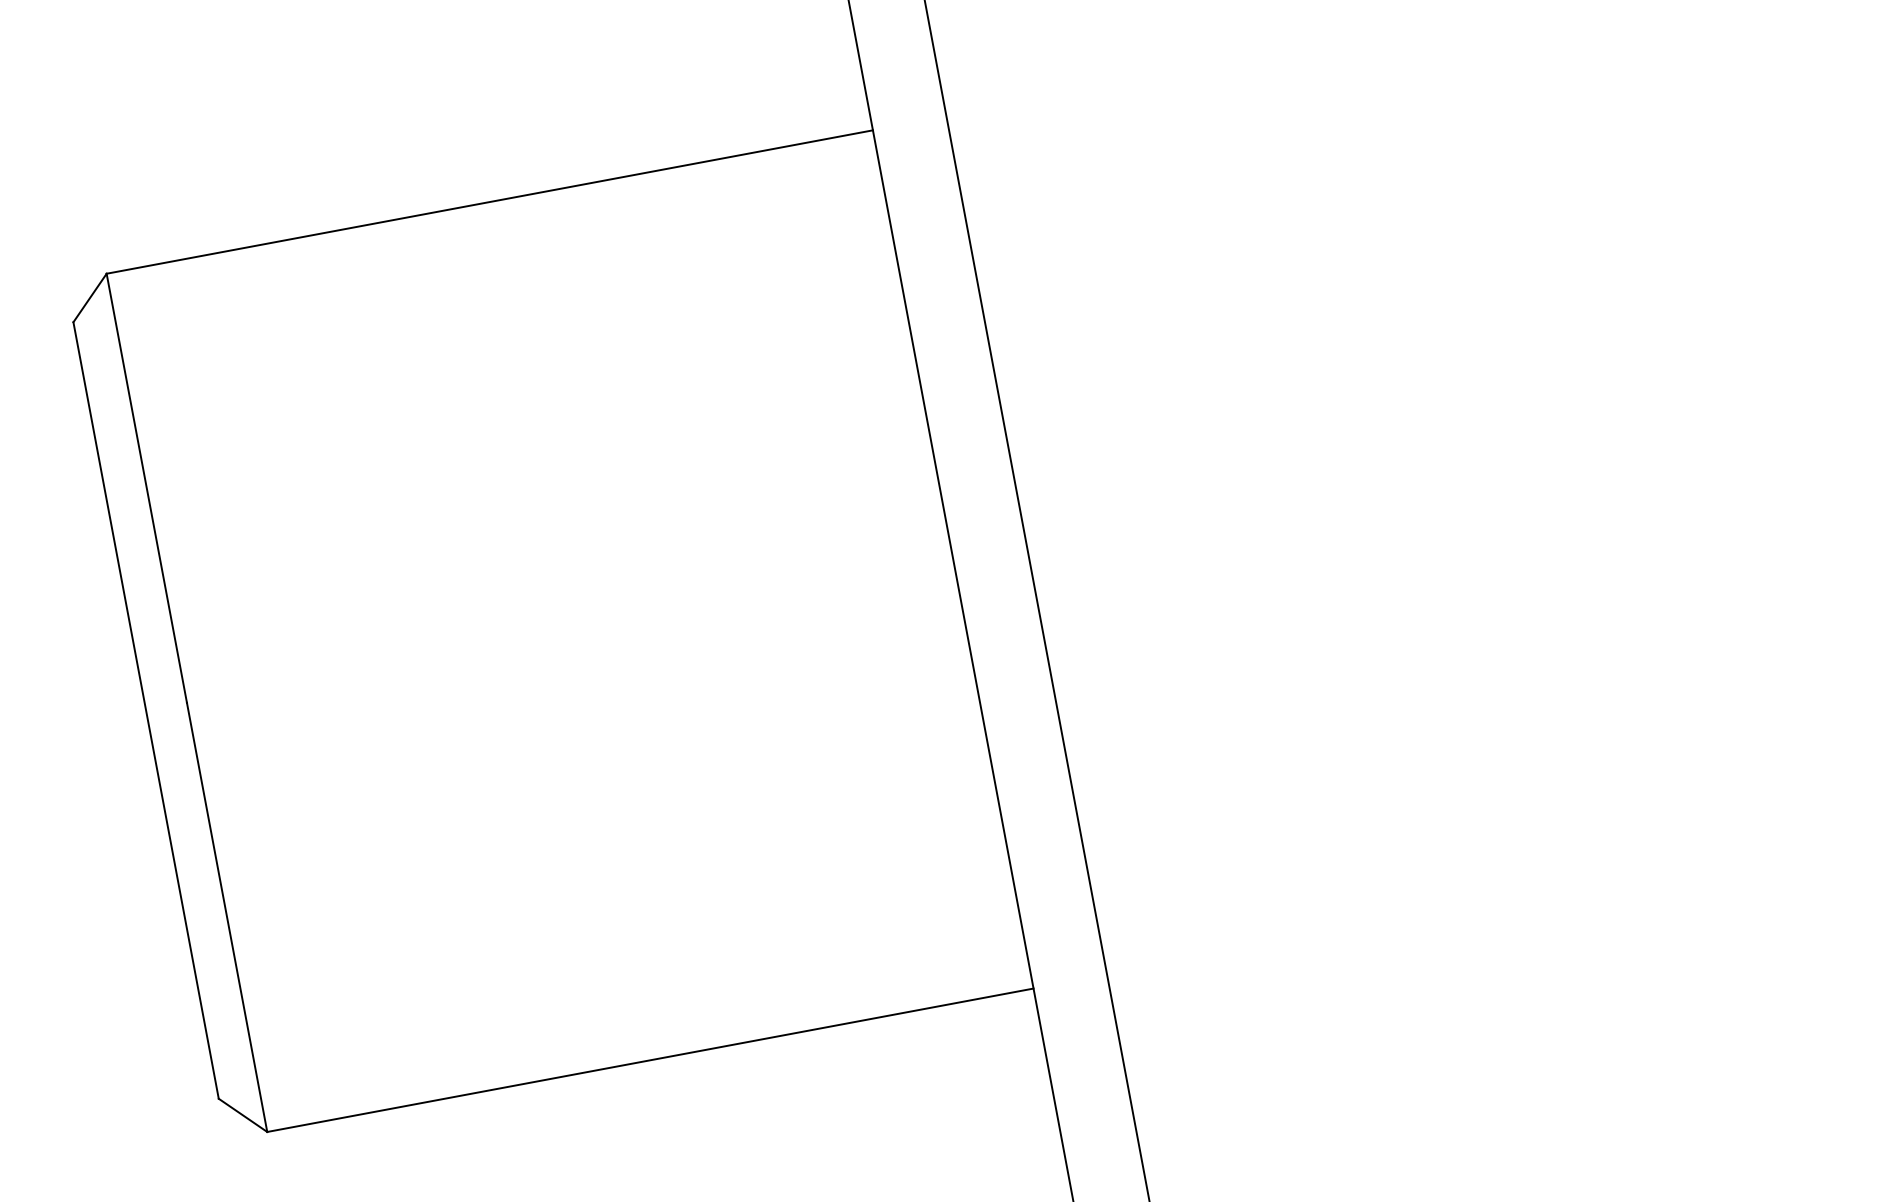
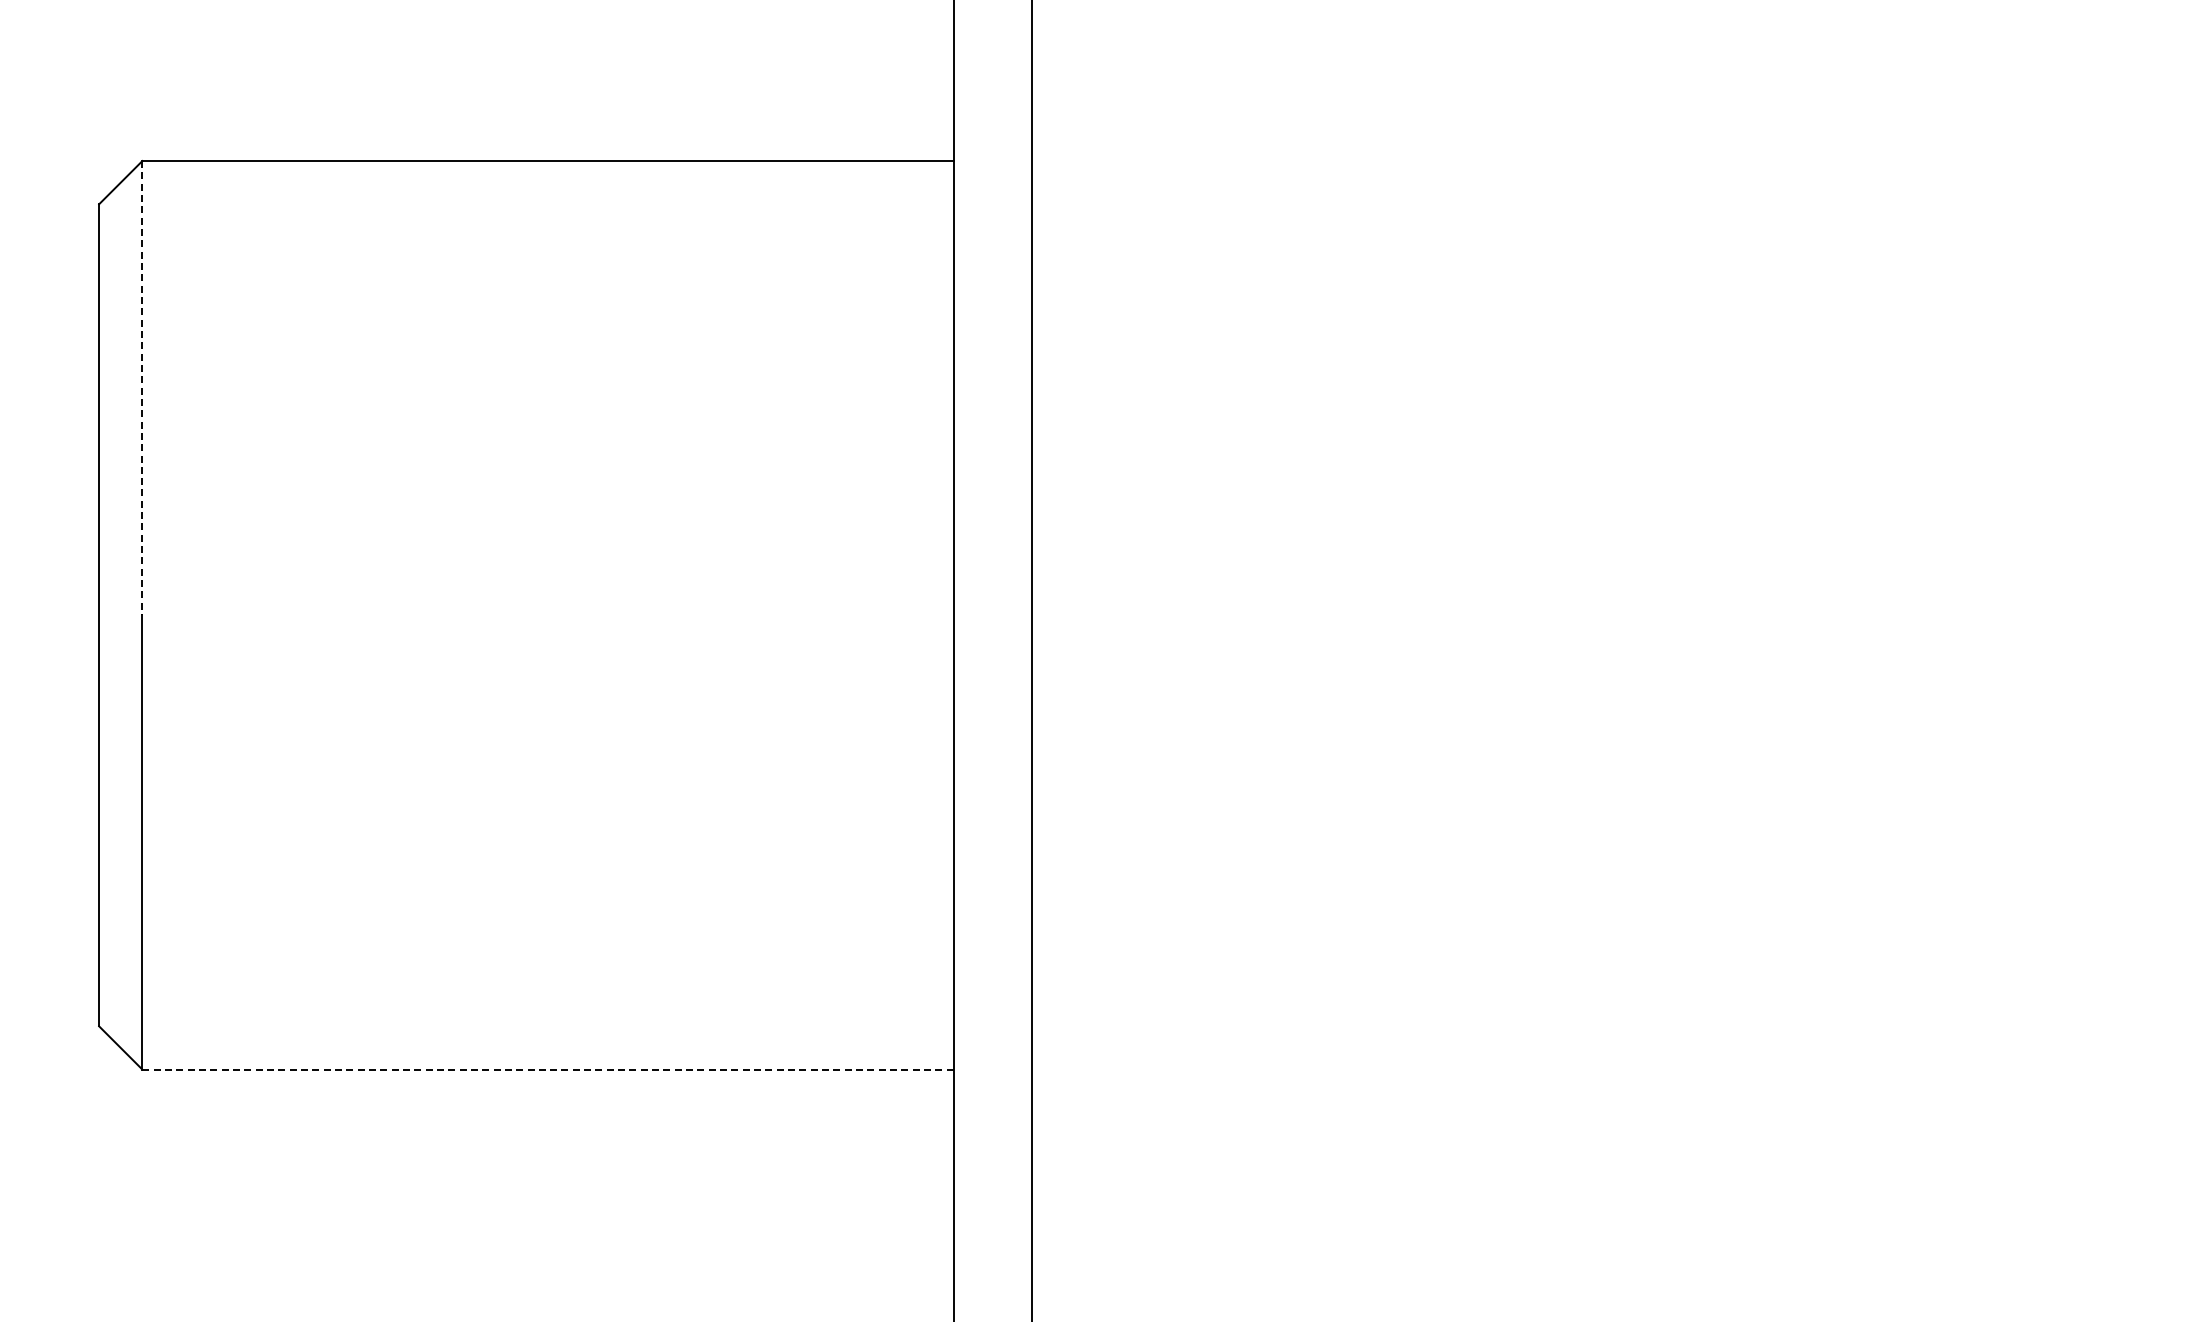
line: (146, 488) -> (142, 388), solid -> dashed
line: (650, 1060) -> (548, 1069), solid -> dashed

